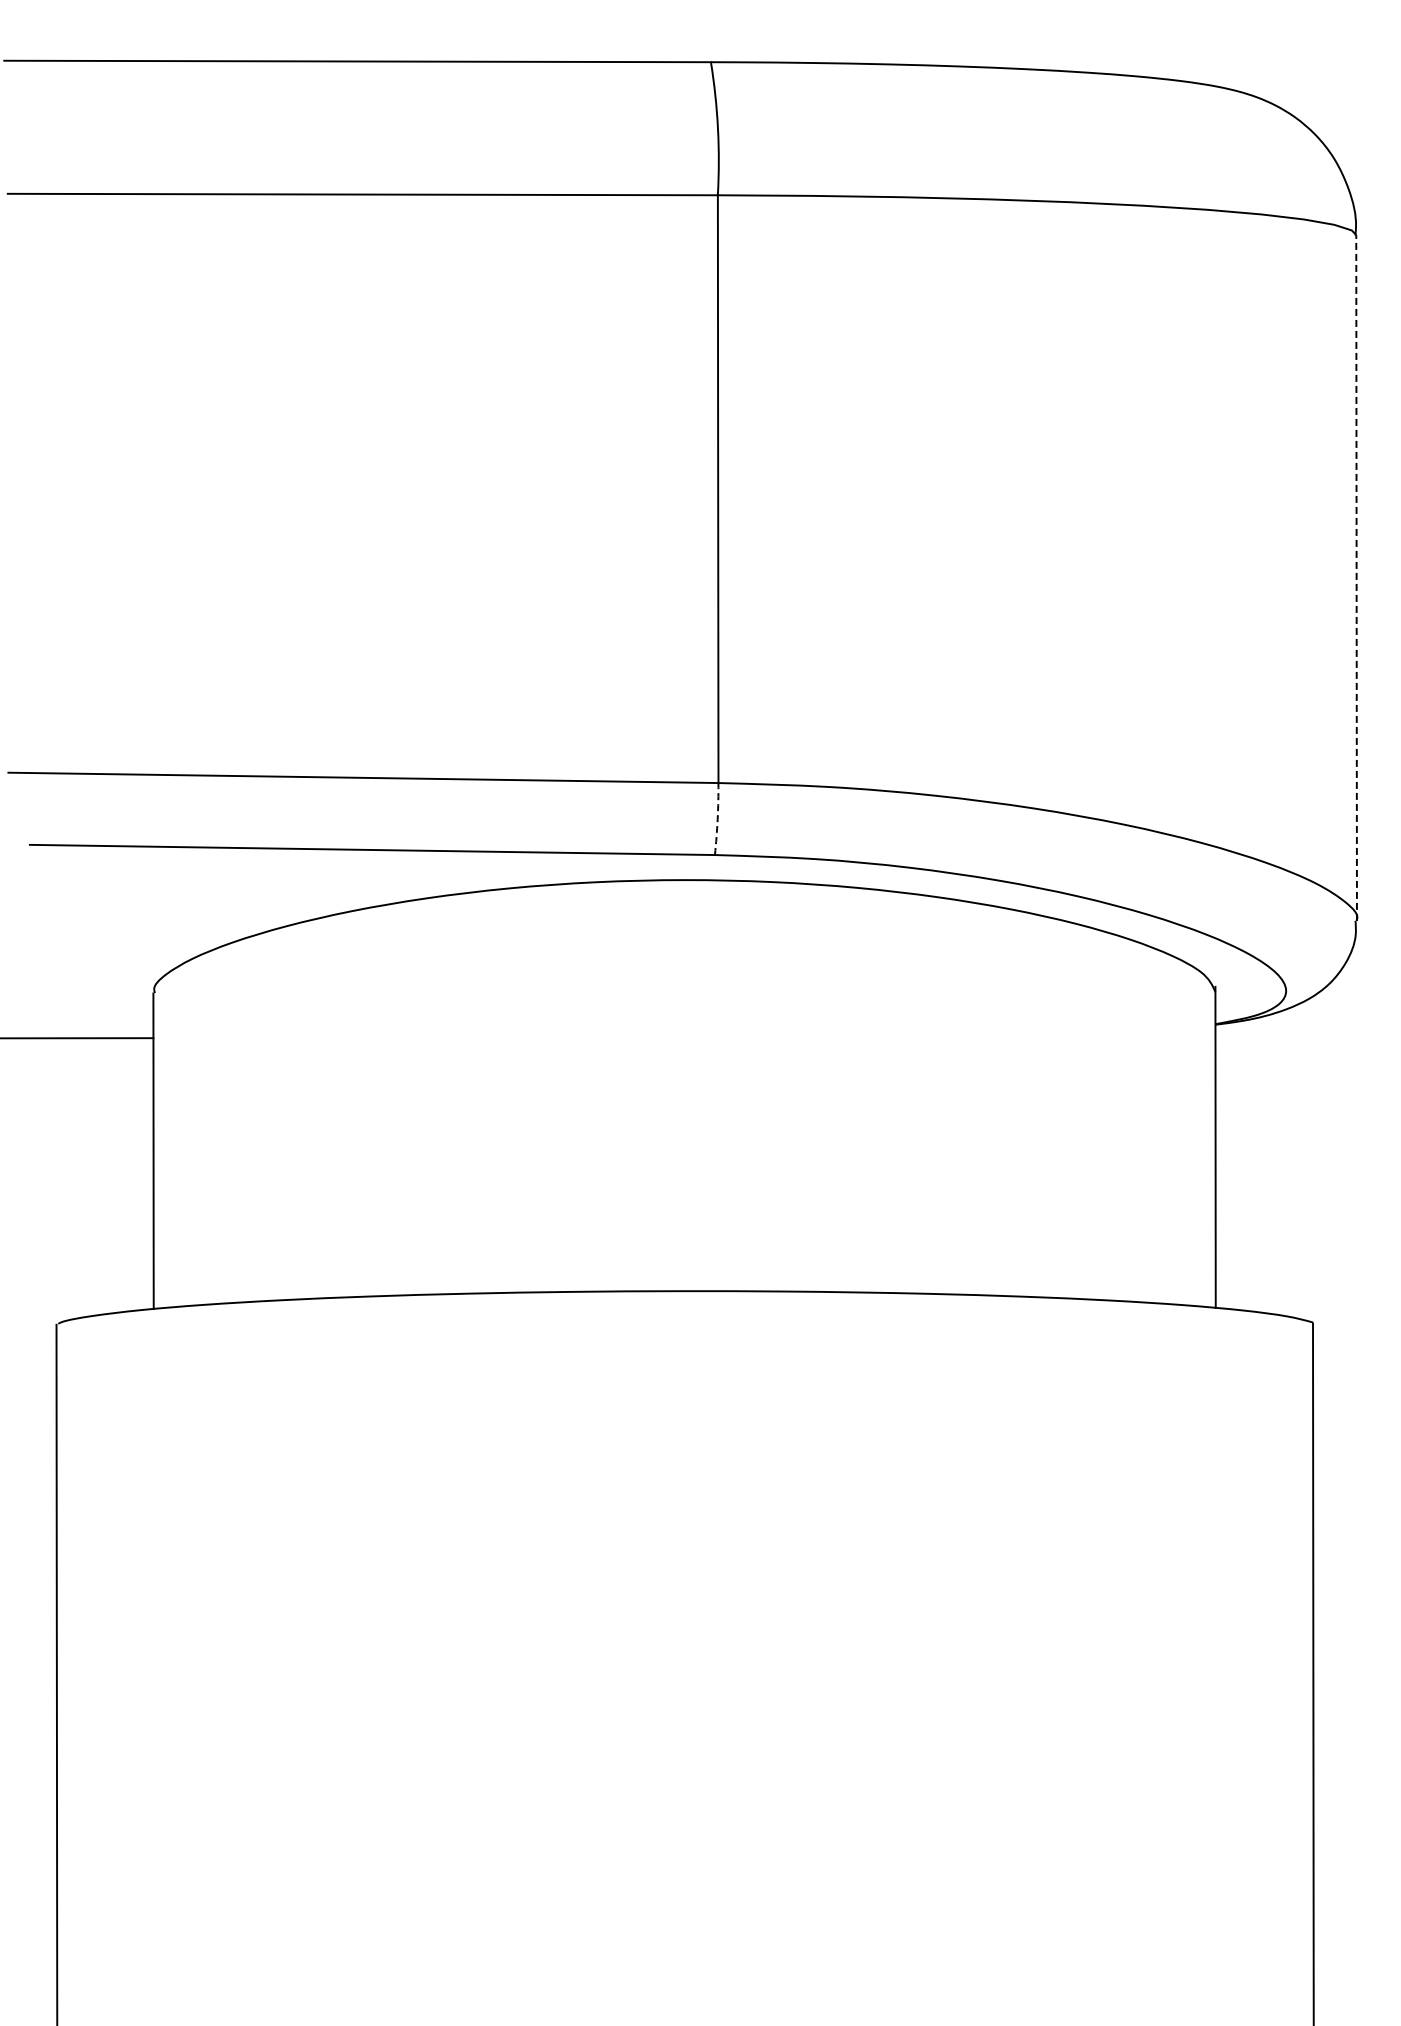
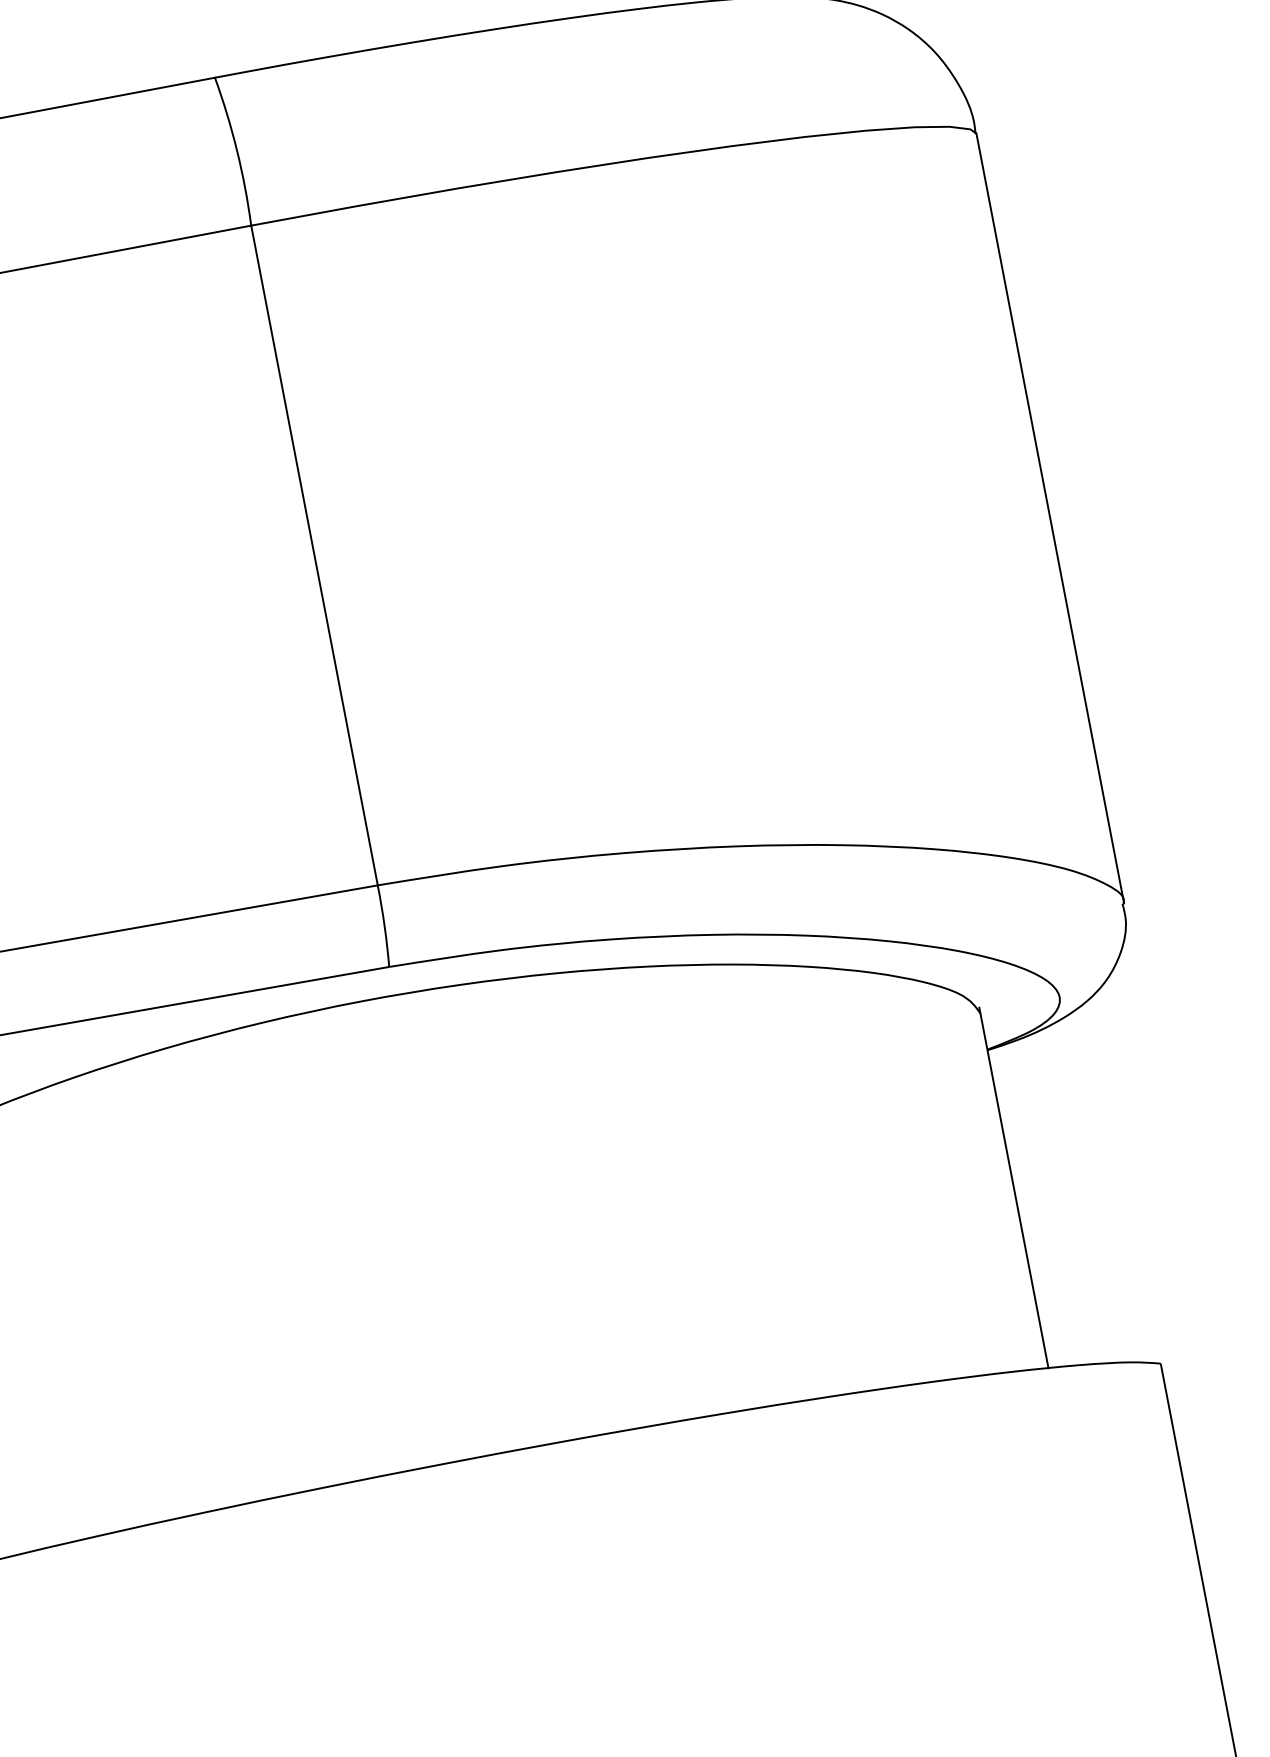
line: (1356, 578) -> (1050, 519), dashed -> solid
arc: (717, 819) -> (384, 926), dashed -> solid

